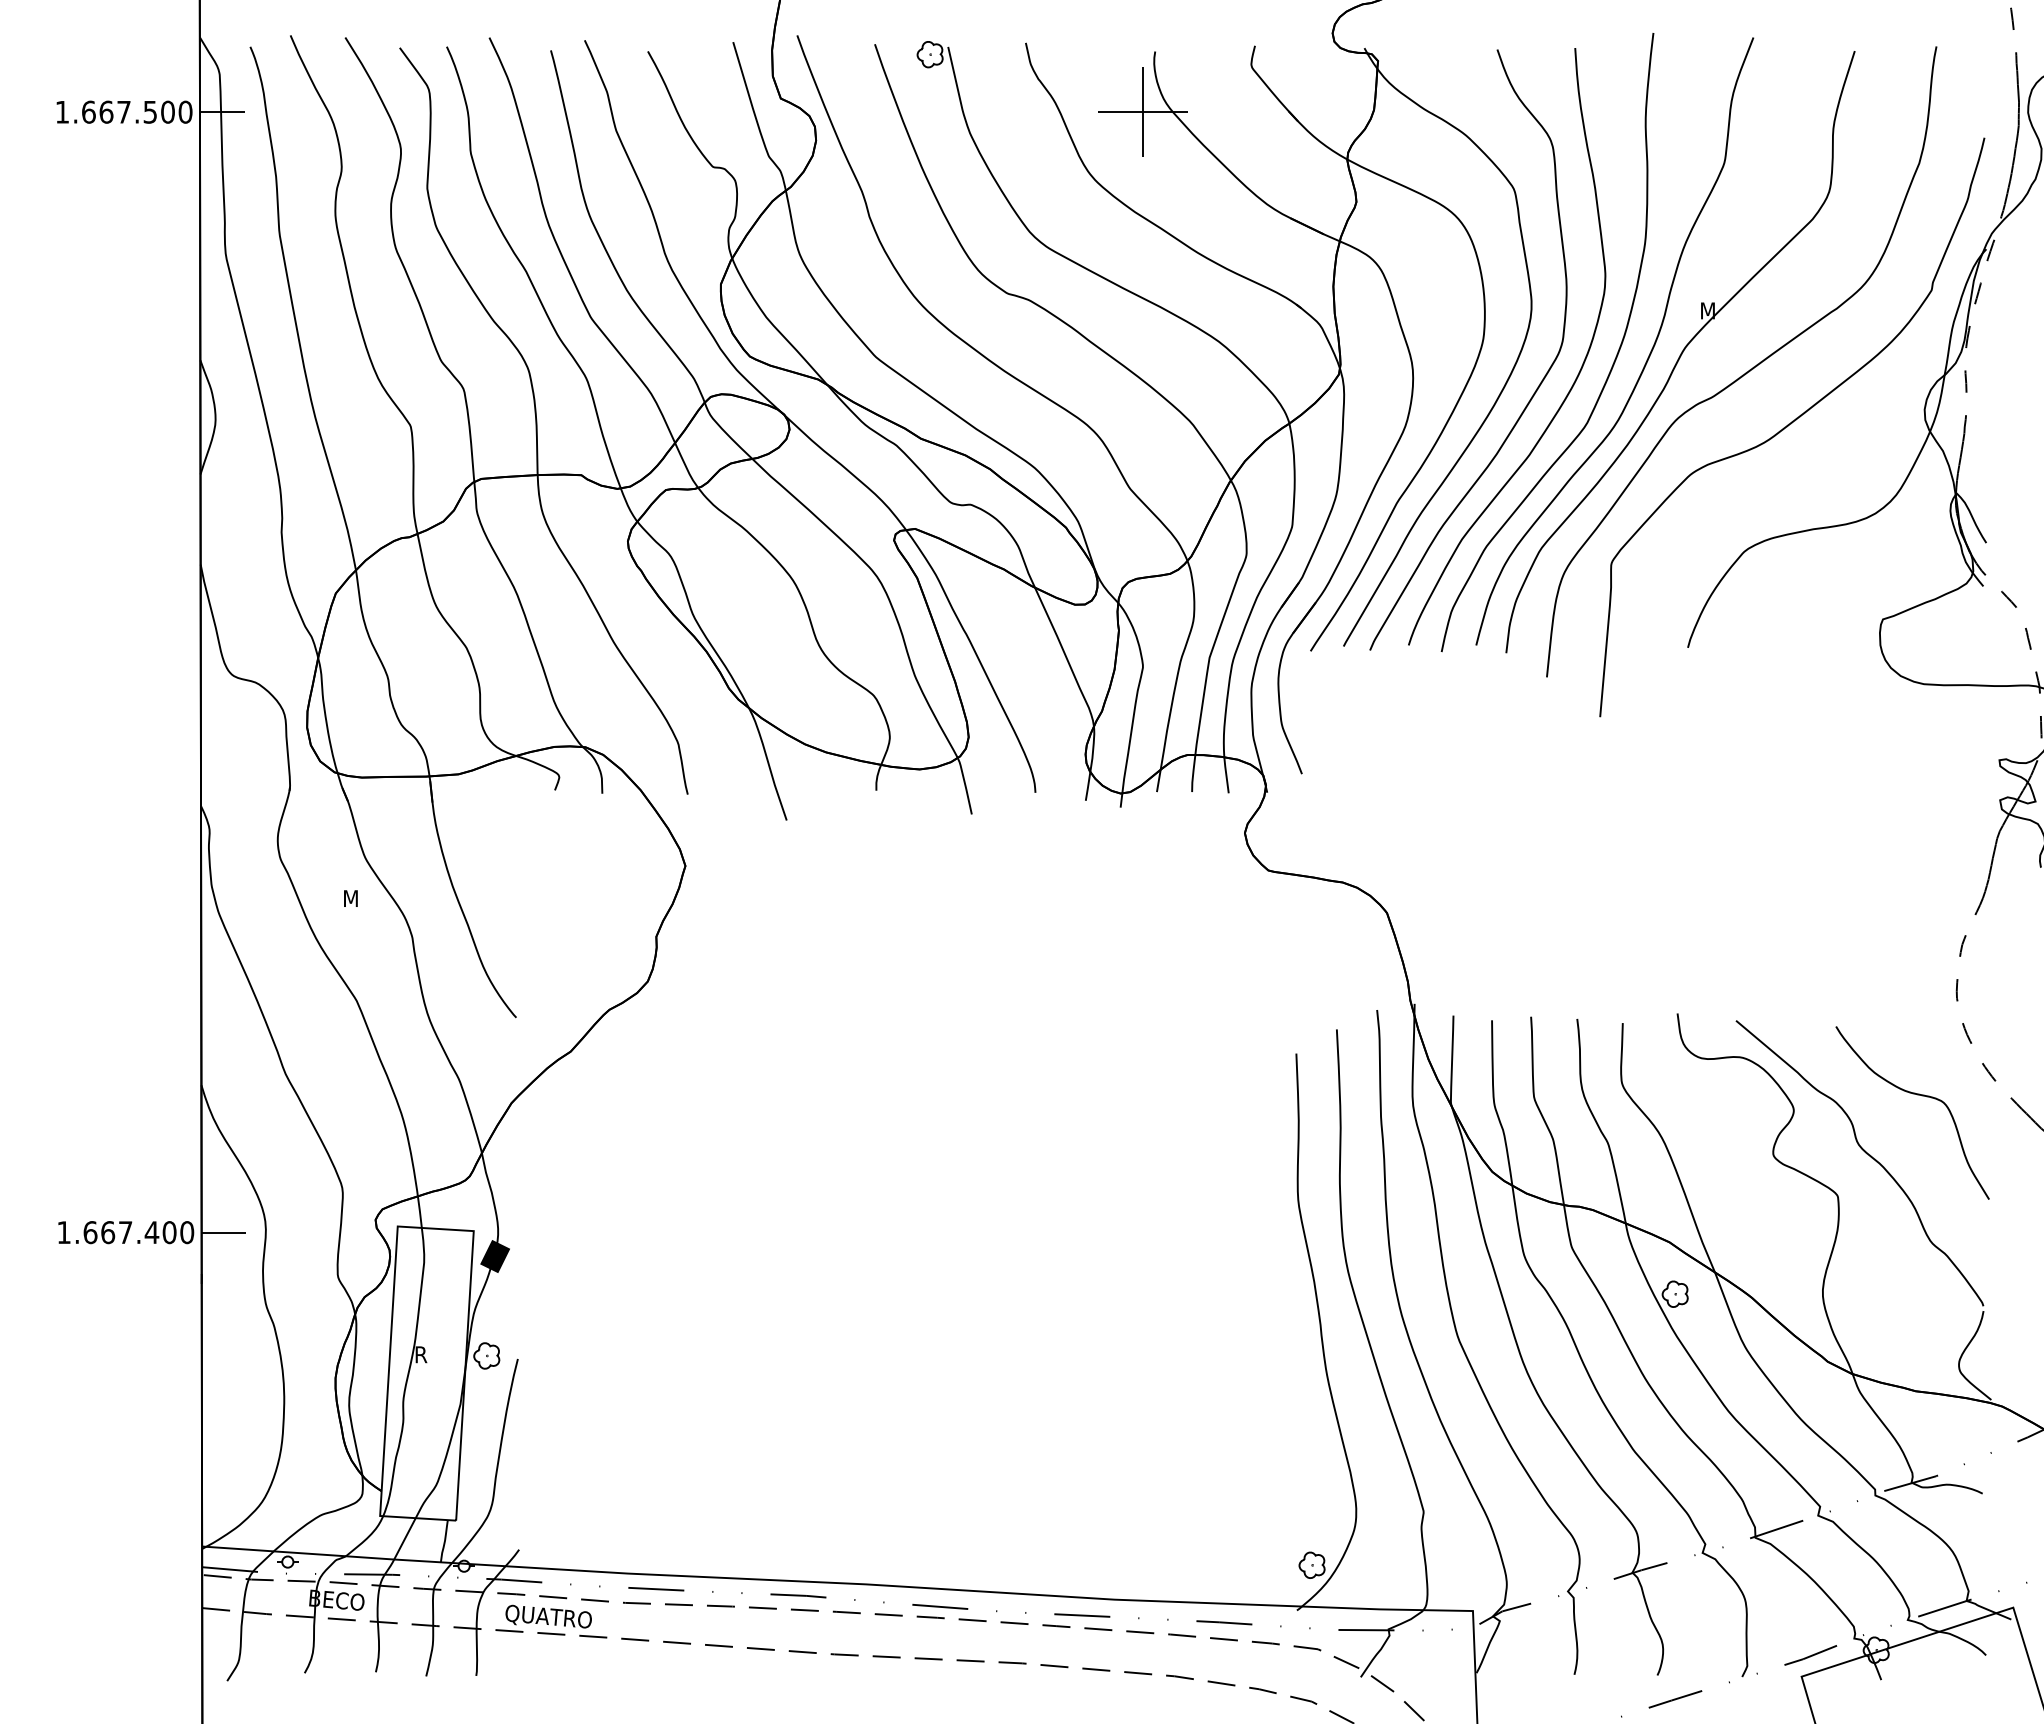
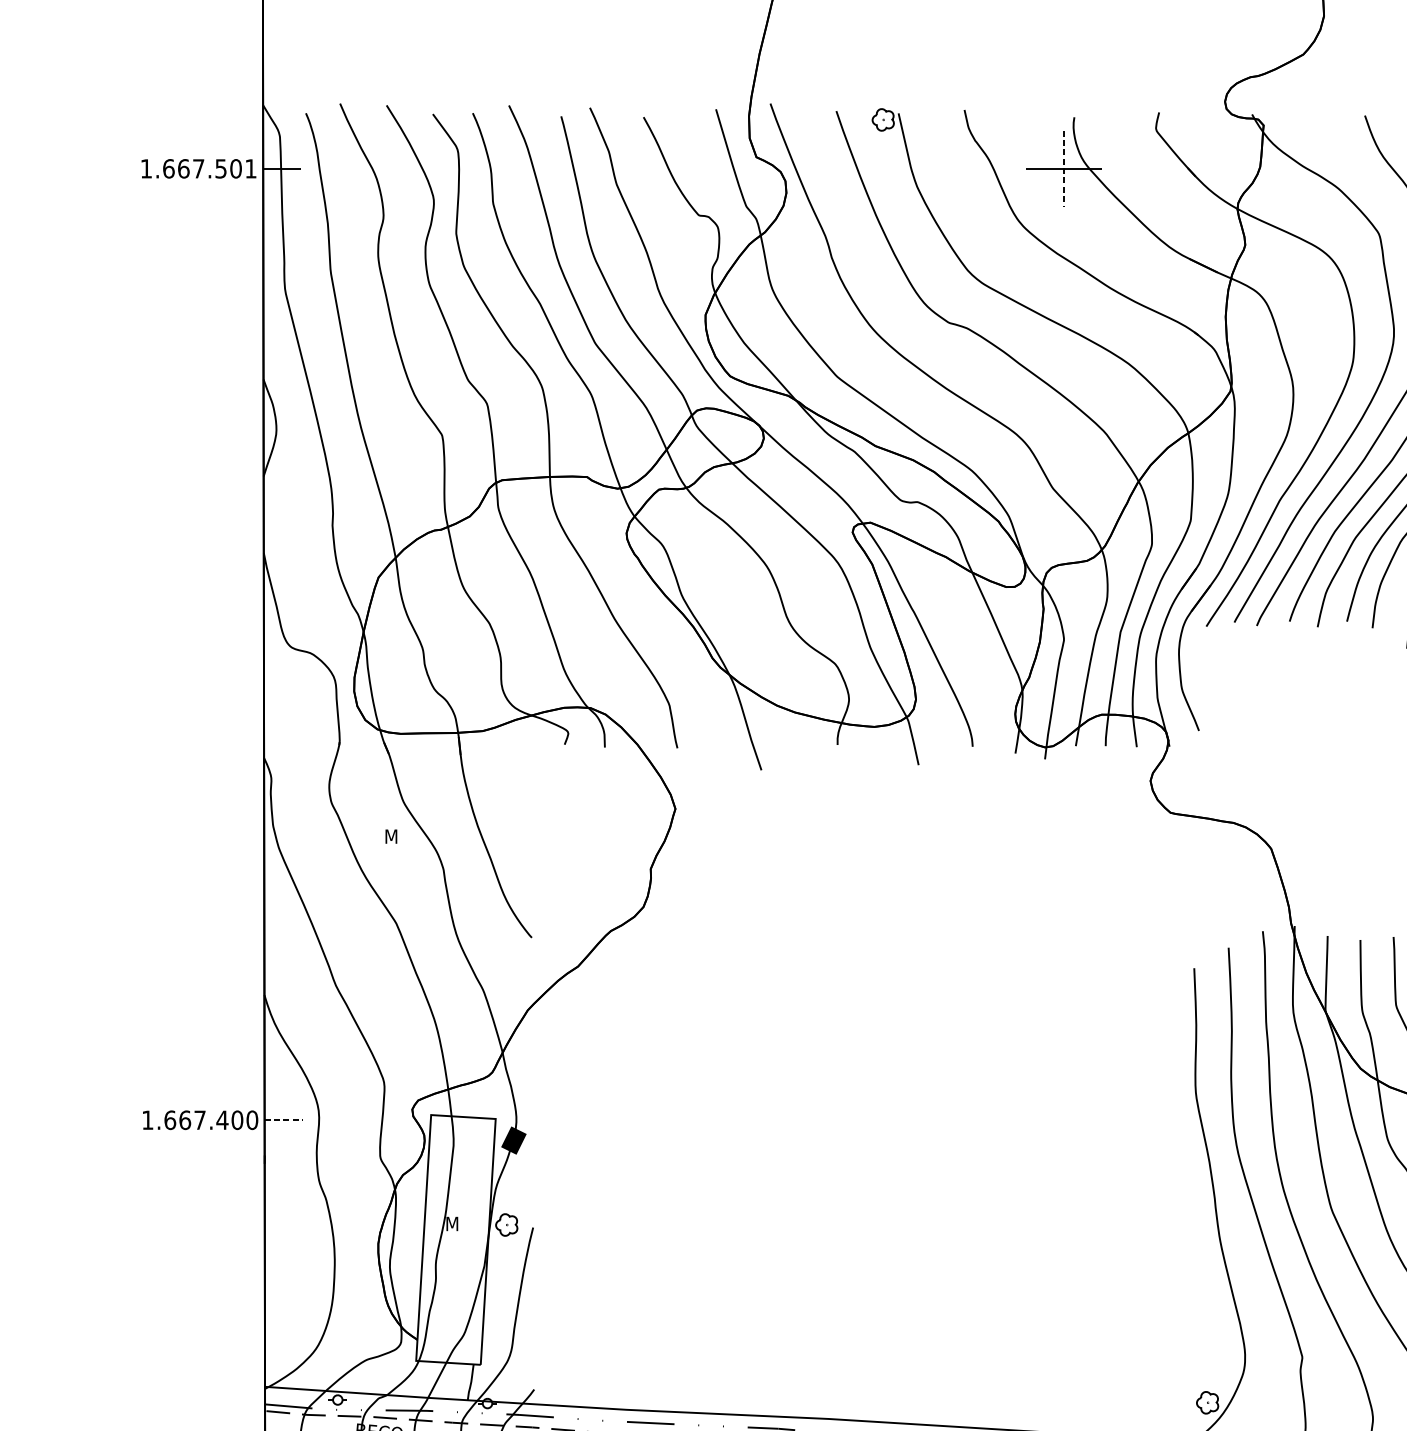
text: (185, 111) -> (250, 168), 1.667.500 -> 1.667.501
line: (1143, 112) -> (1064, 169), solid -> dashed
line: (224, 1232) -> (284, 1120), solid -> dashed
text: (423, 1354) -> (453, 1223), R -> M

